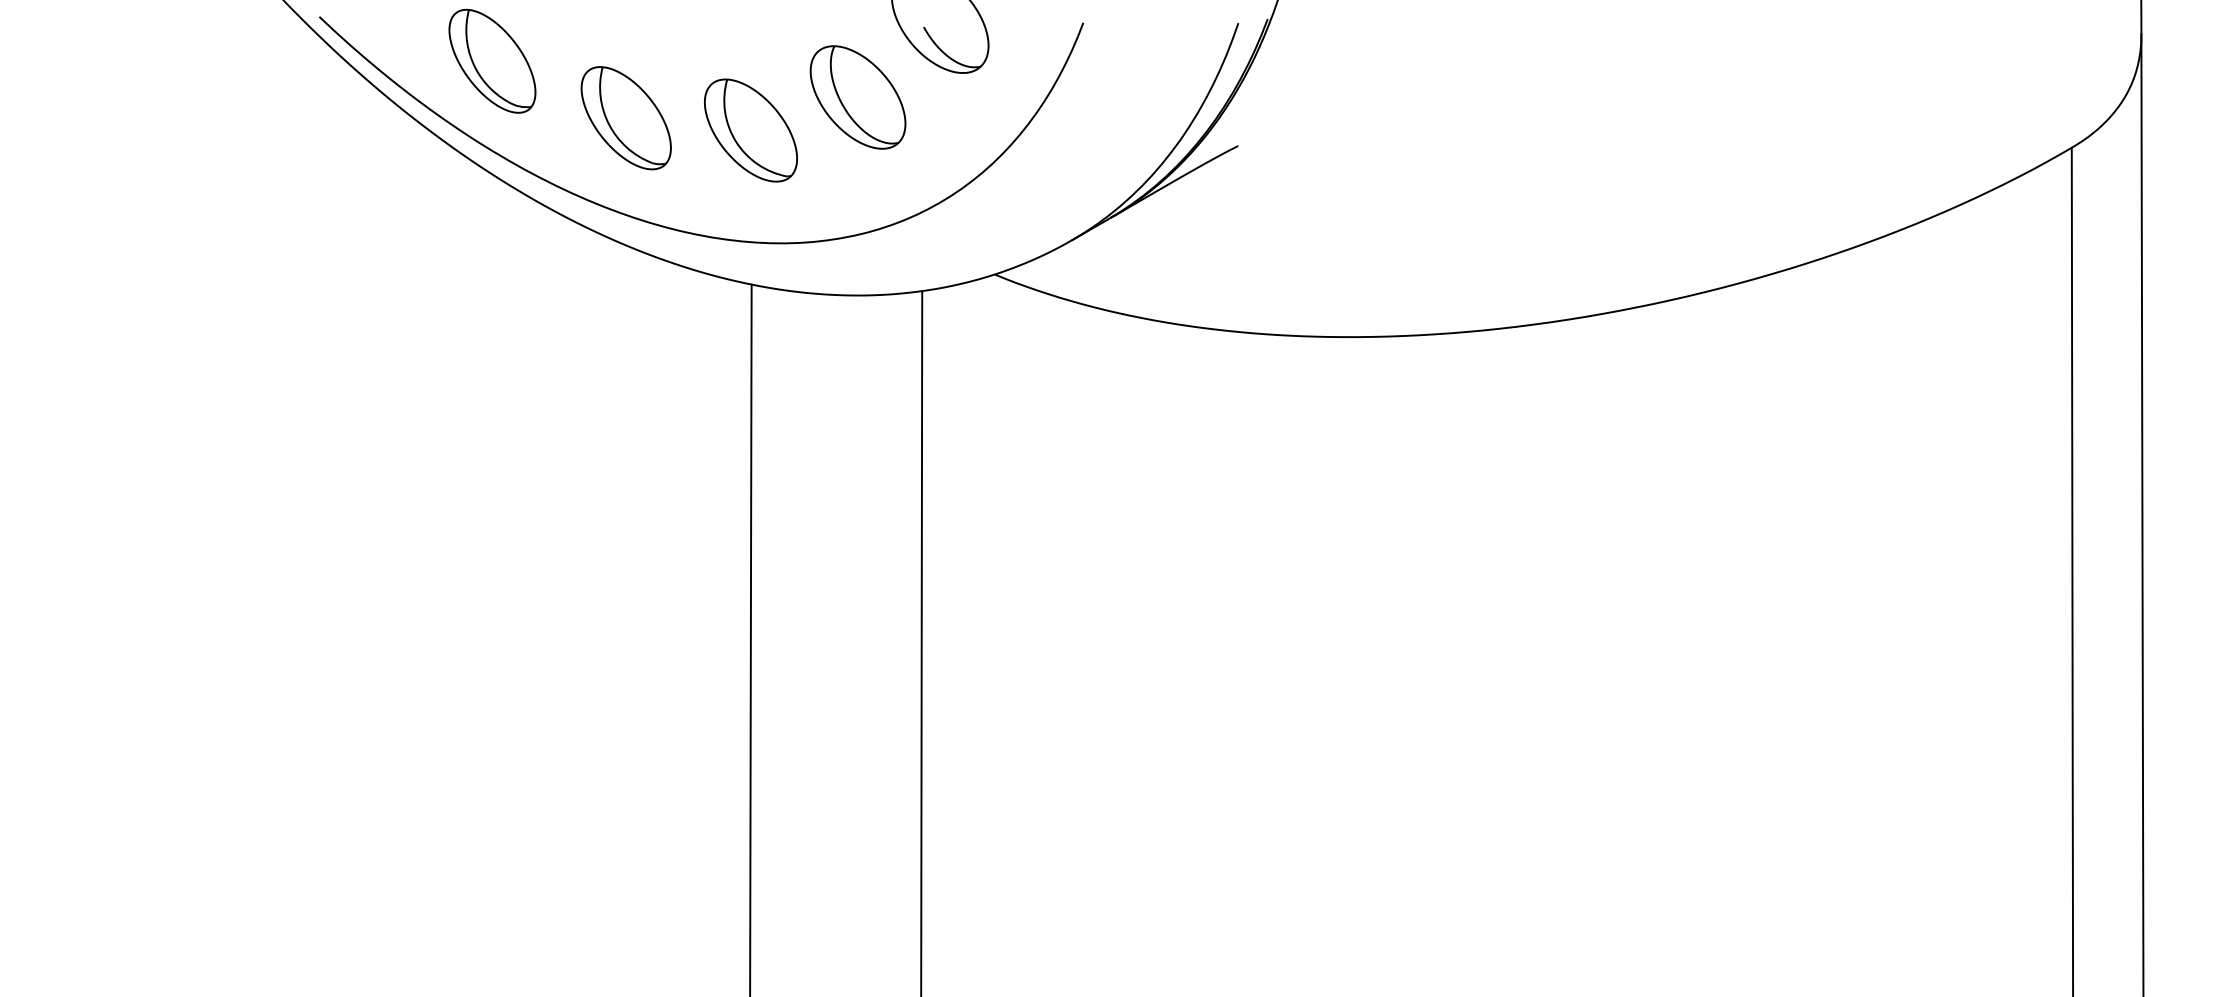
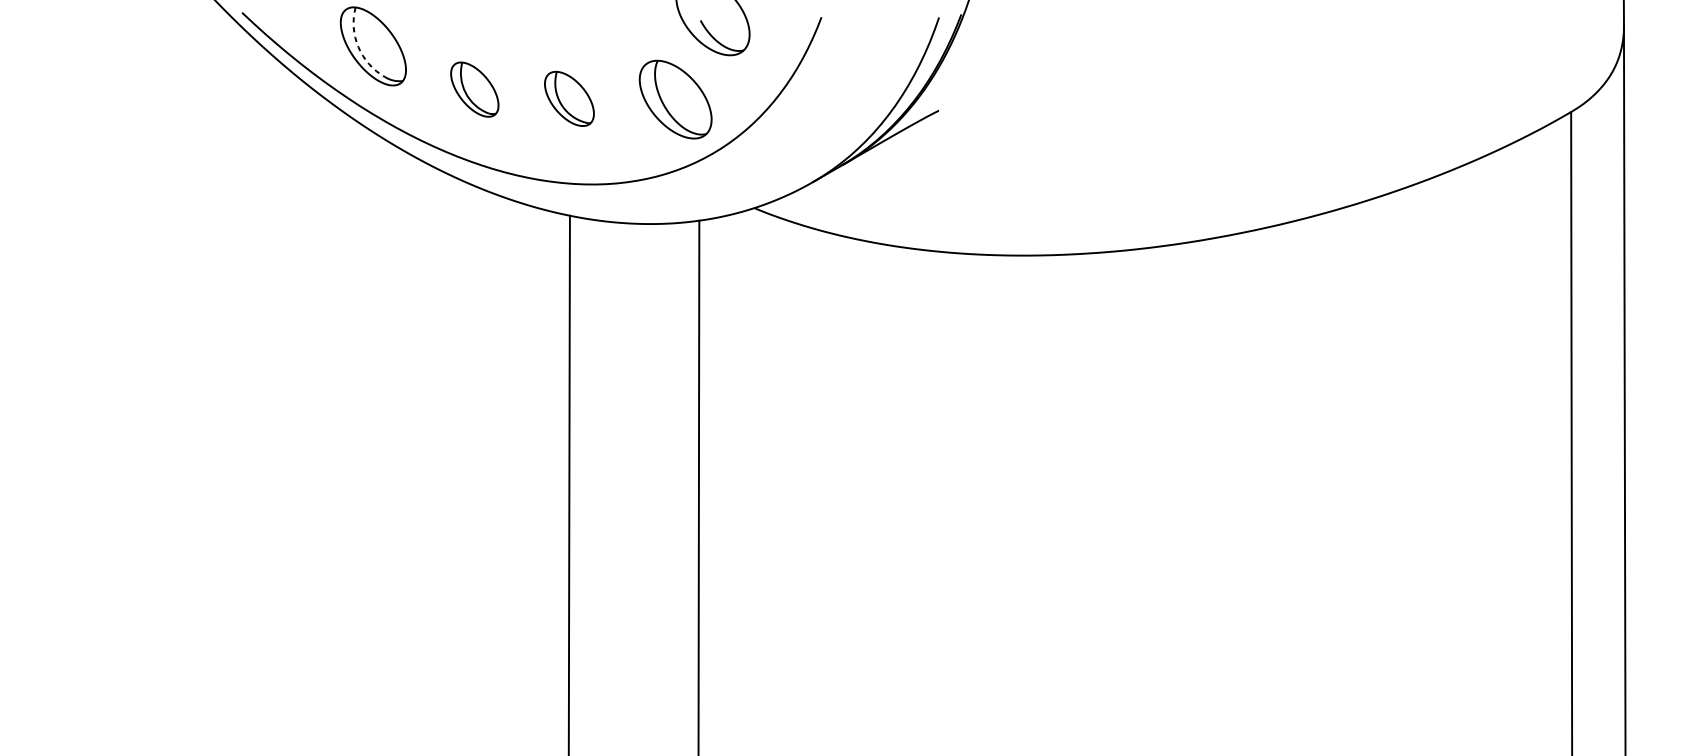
arc: (472, 62) -> (358, 47), solid -> dashed
part: (857, 97) -> (675, 99), moved
part: (625, 118) -> (474, 89), size x0.7
part: (750, 130) -> (569, 98), size x0.7

